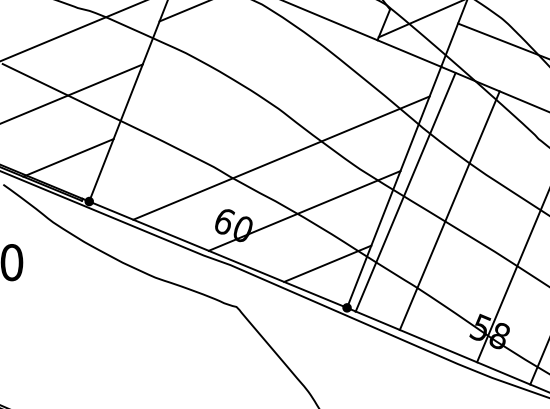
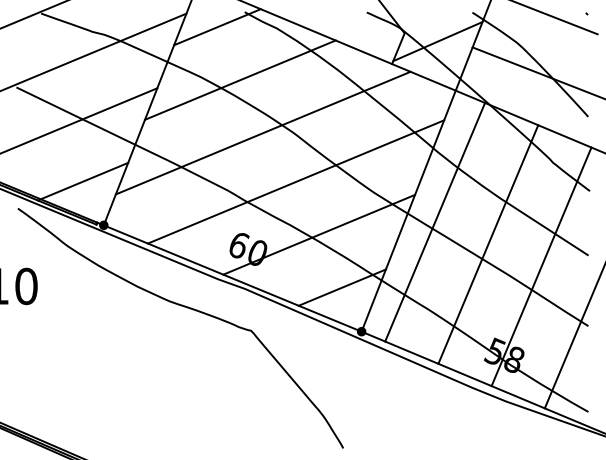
line: (225, 55) -> (240, 79), added
line: (247, 108) -> (262, 132), added
line: (405, 191) -> (435, 221), moved
line: (449, 210) -> (488, 244), moved

